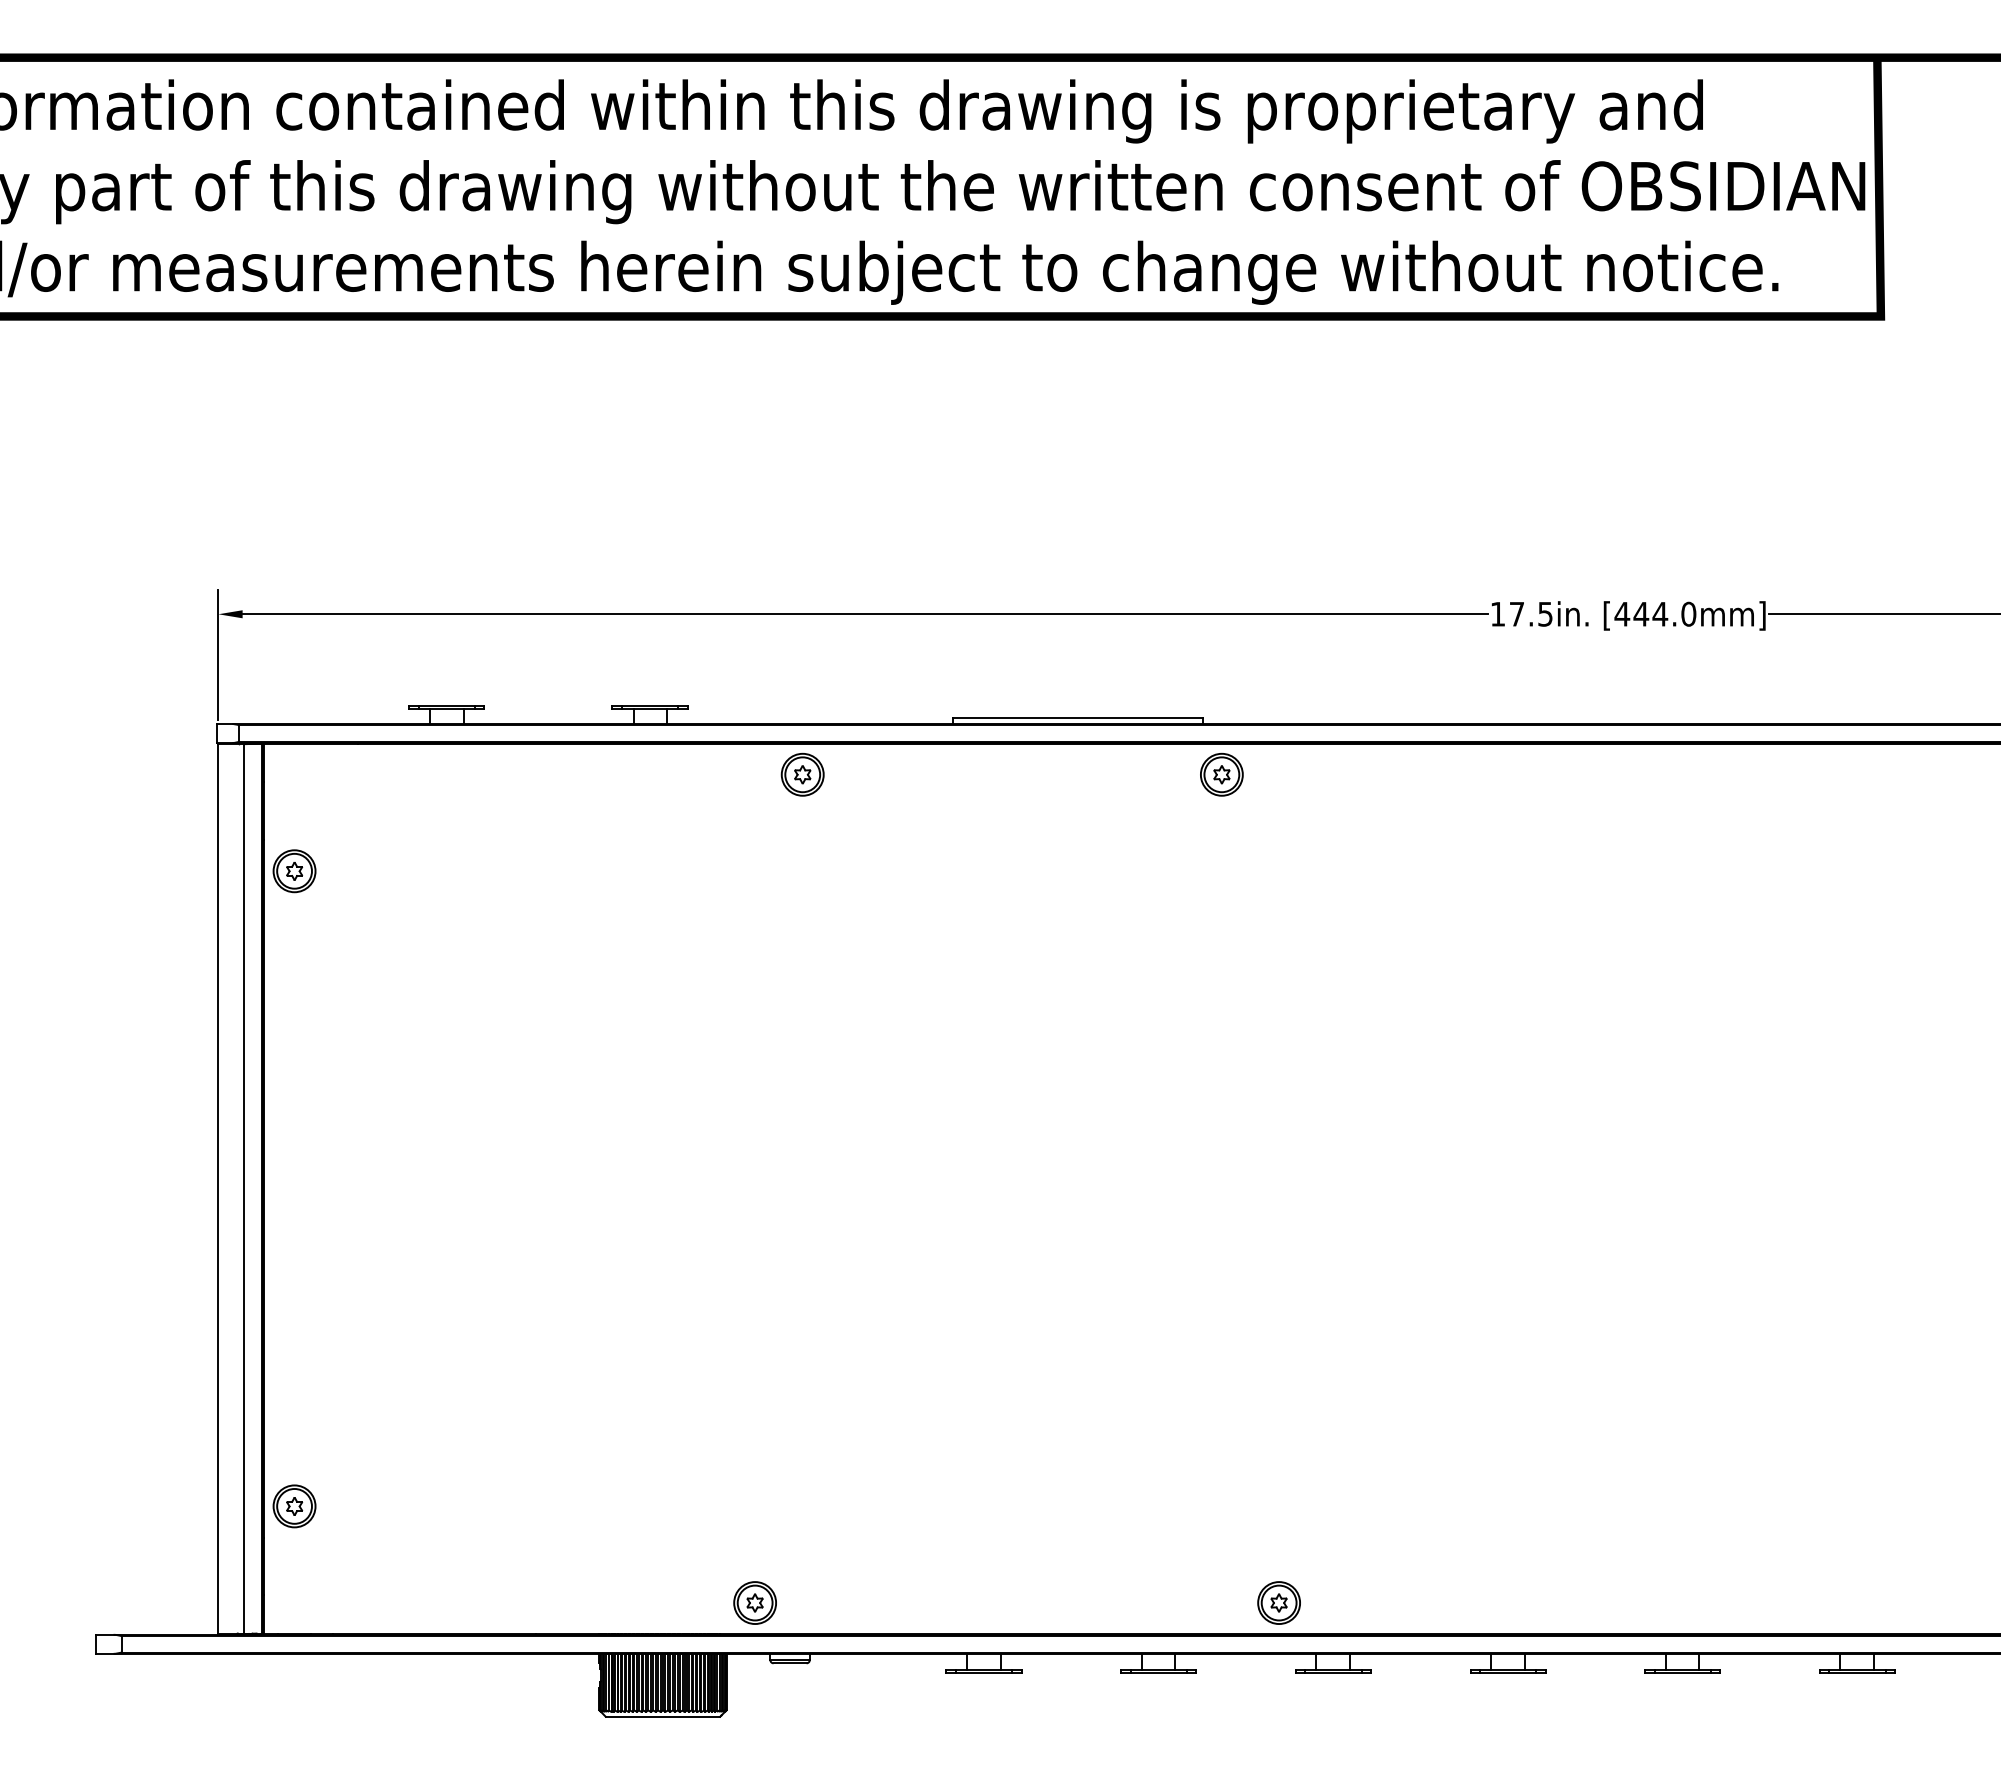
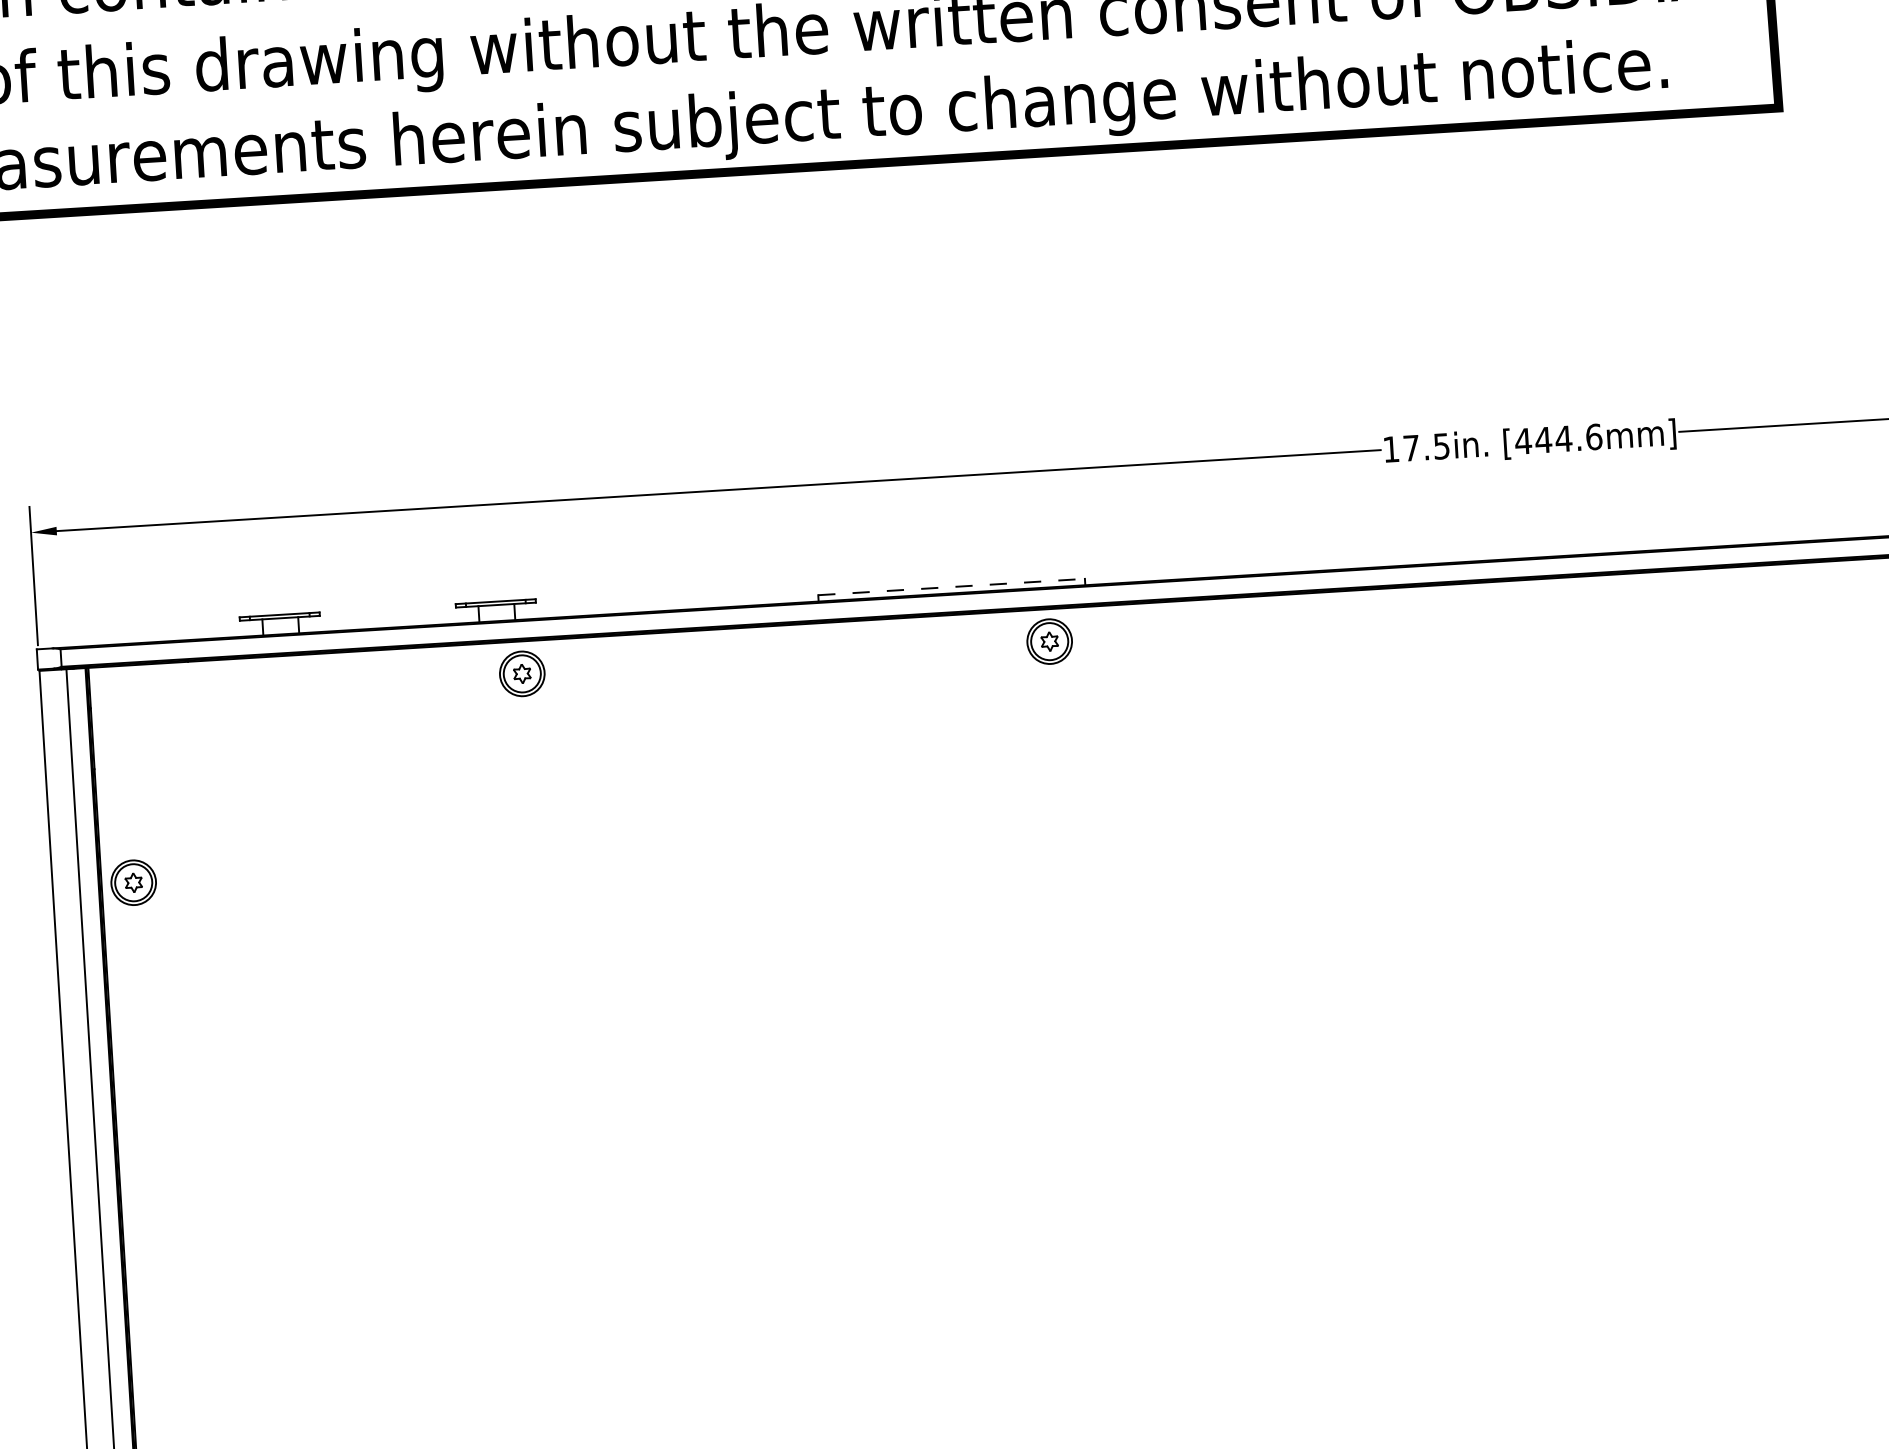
text: (1688, 613) -> (1593, 436), [444.0mm] -> [444.6mm]
line: (1078, 718) -> (952, 587), solid -> dashed
part: (802, 774) -> (522, 673), moved
part: (1221, 774) -> (1049, 641), moved
part: (294, 871) -> (133, 883), moved

